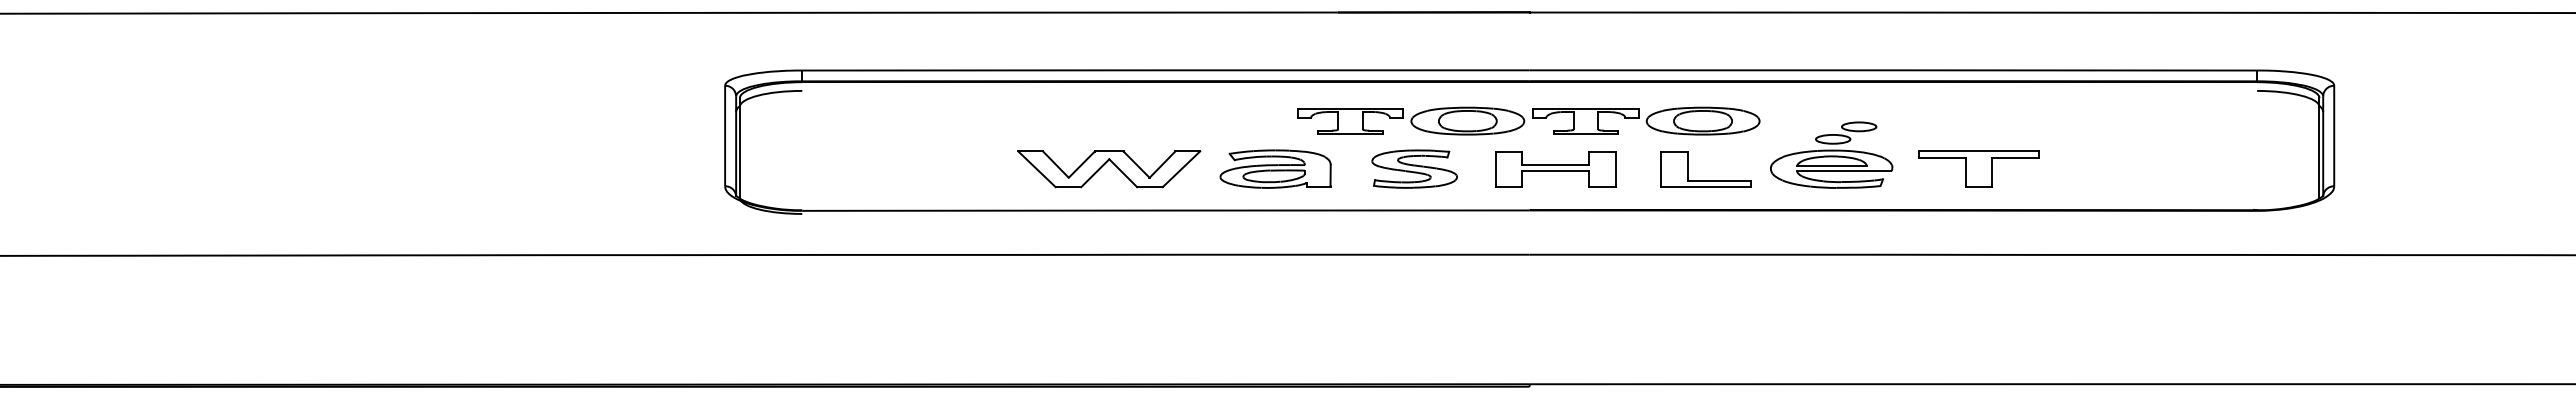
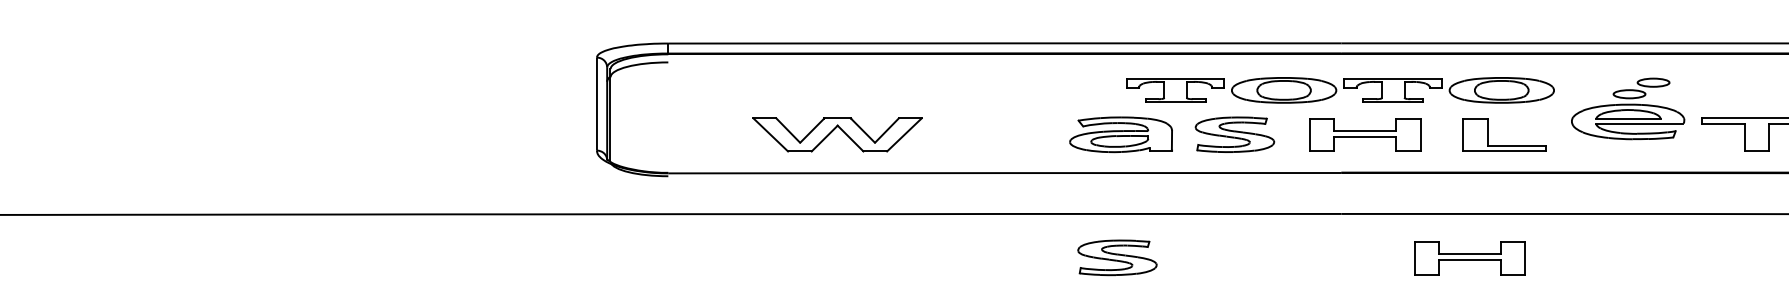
part: (1831, 154) -> (1627, 108), moved
part: (1105, 164) -> (834, 130), moved
part: (1275, 168) -> (1120, 134), moved
part: (1287, 301) -> (1117, 257), added
part: (1668, 302) -> (1469, 258), added

